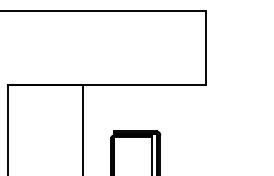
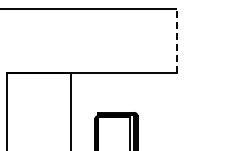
line: (206, 48) -> (177, 41), solid -> dashed

